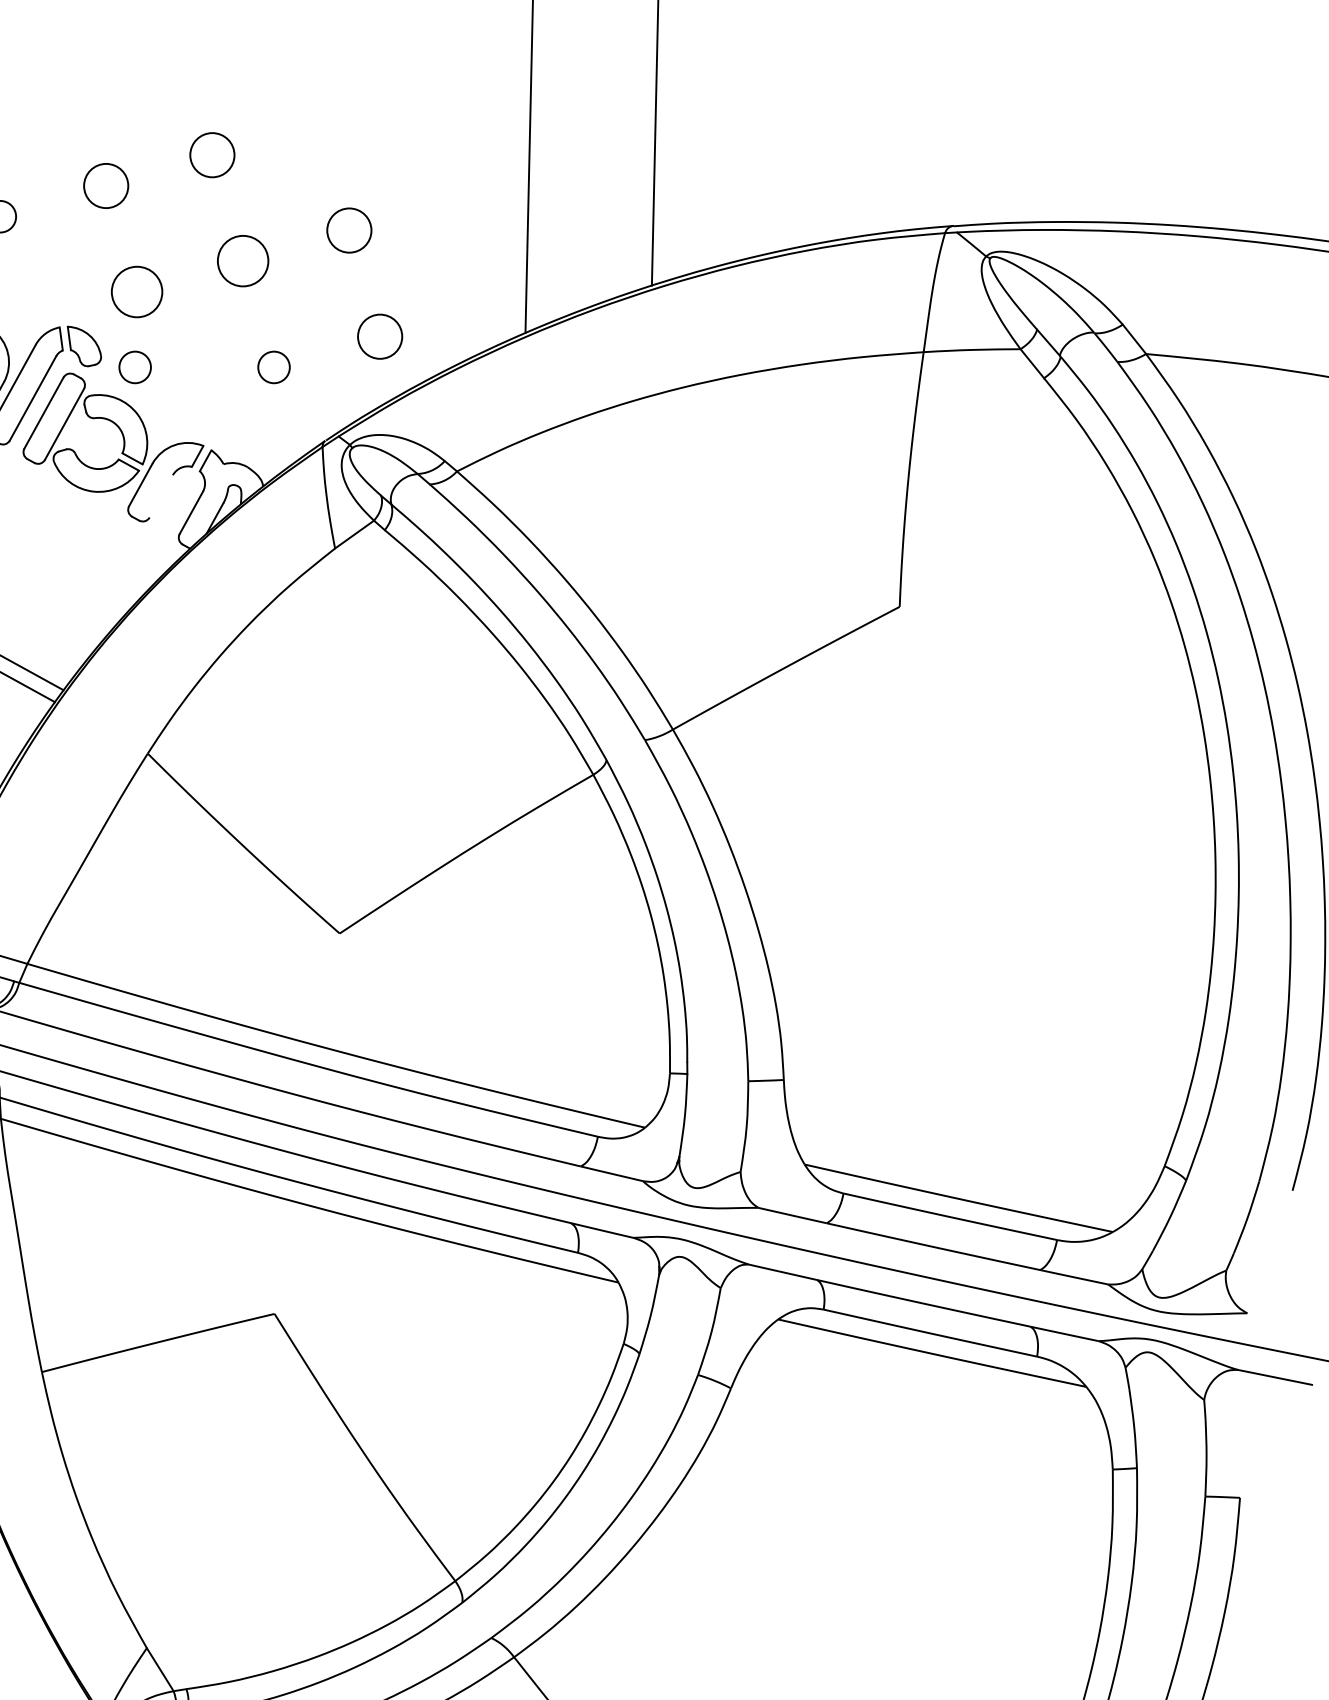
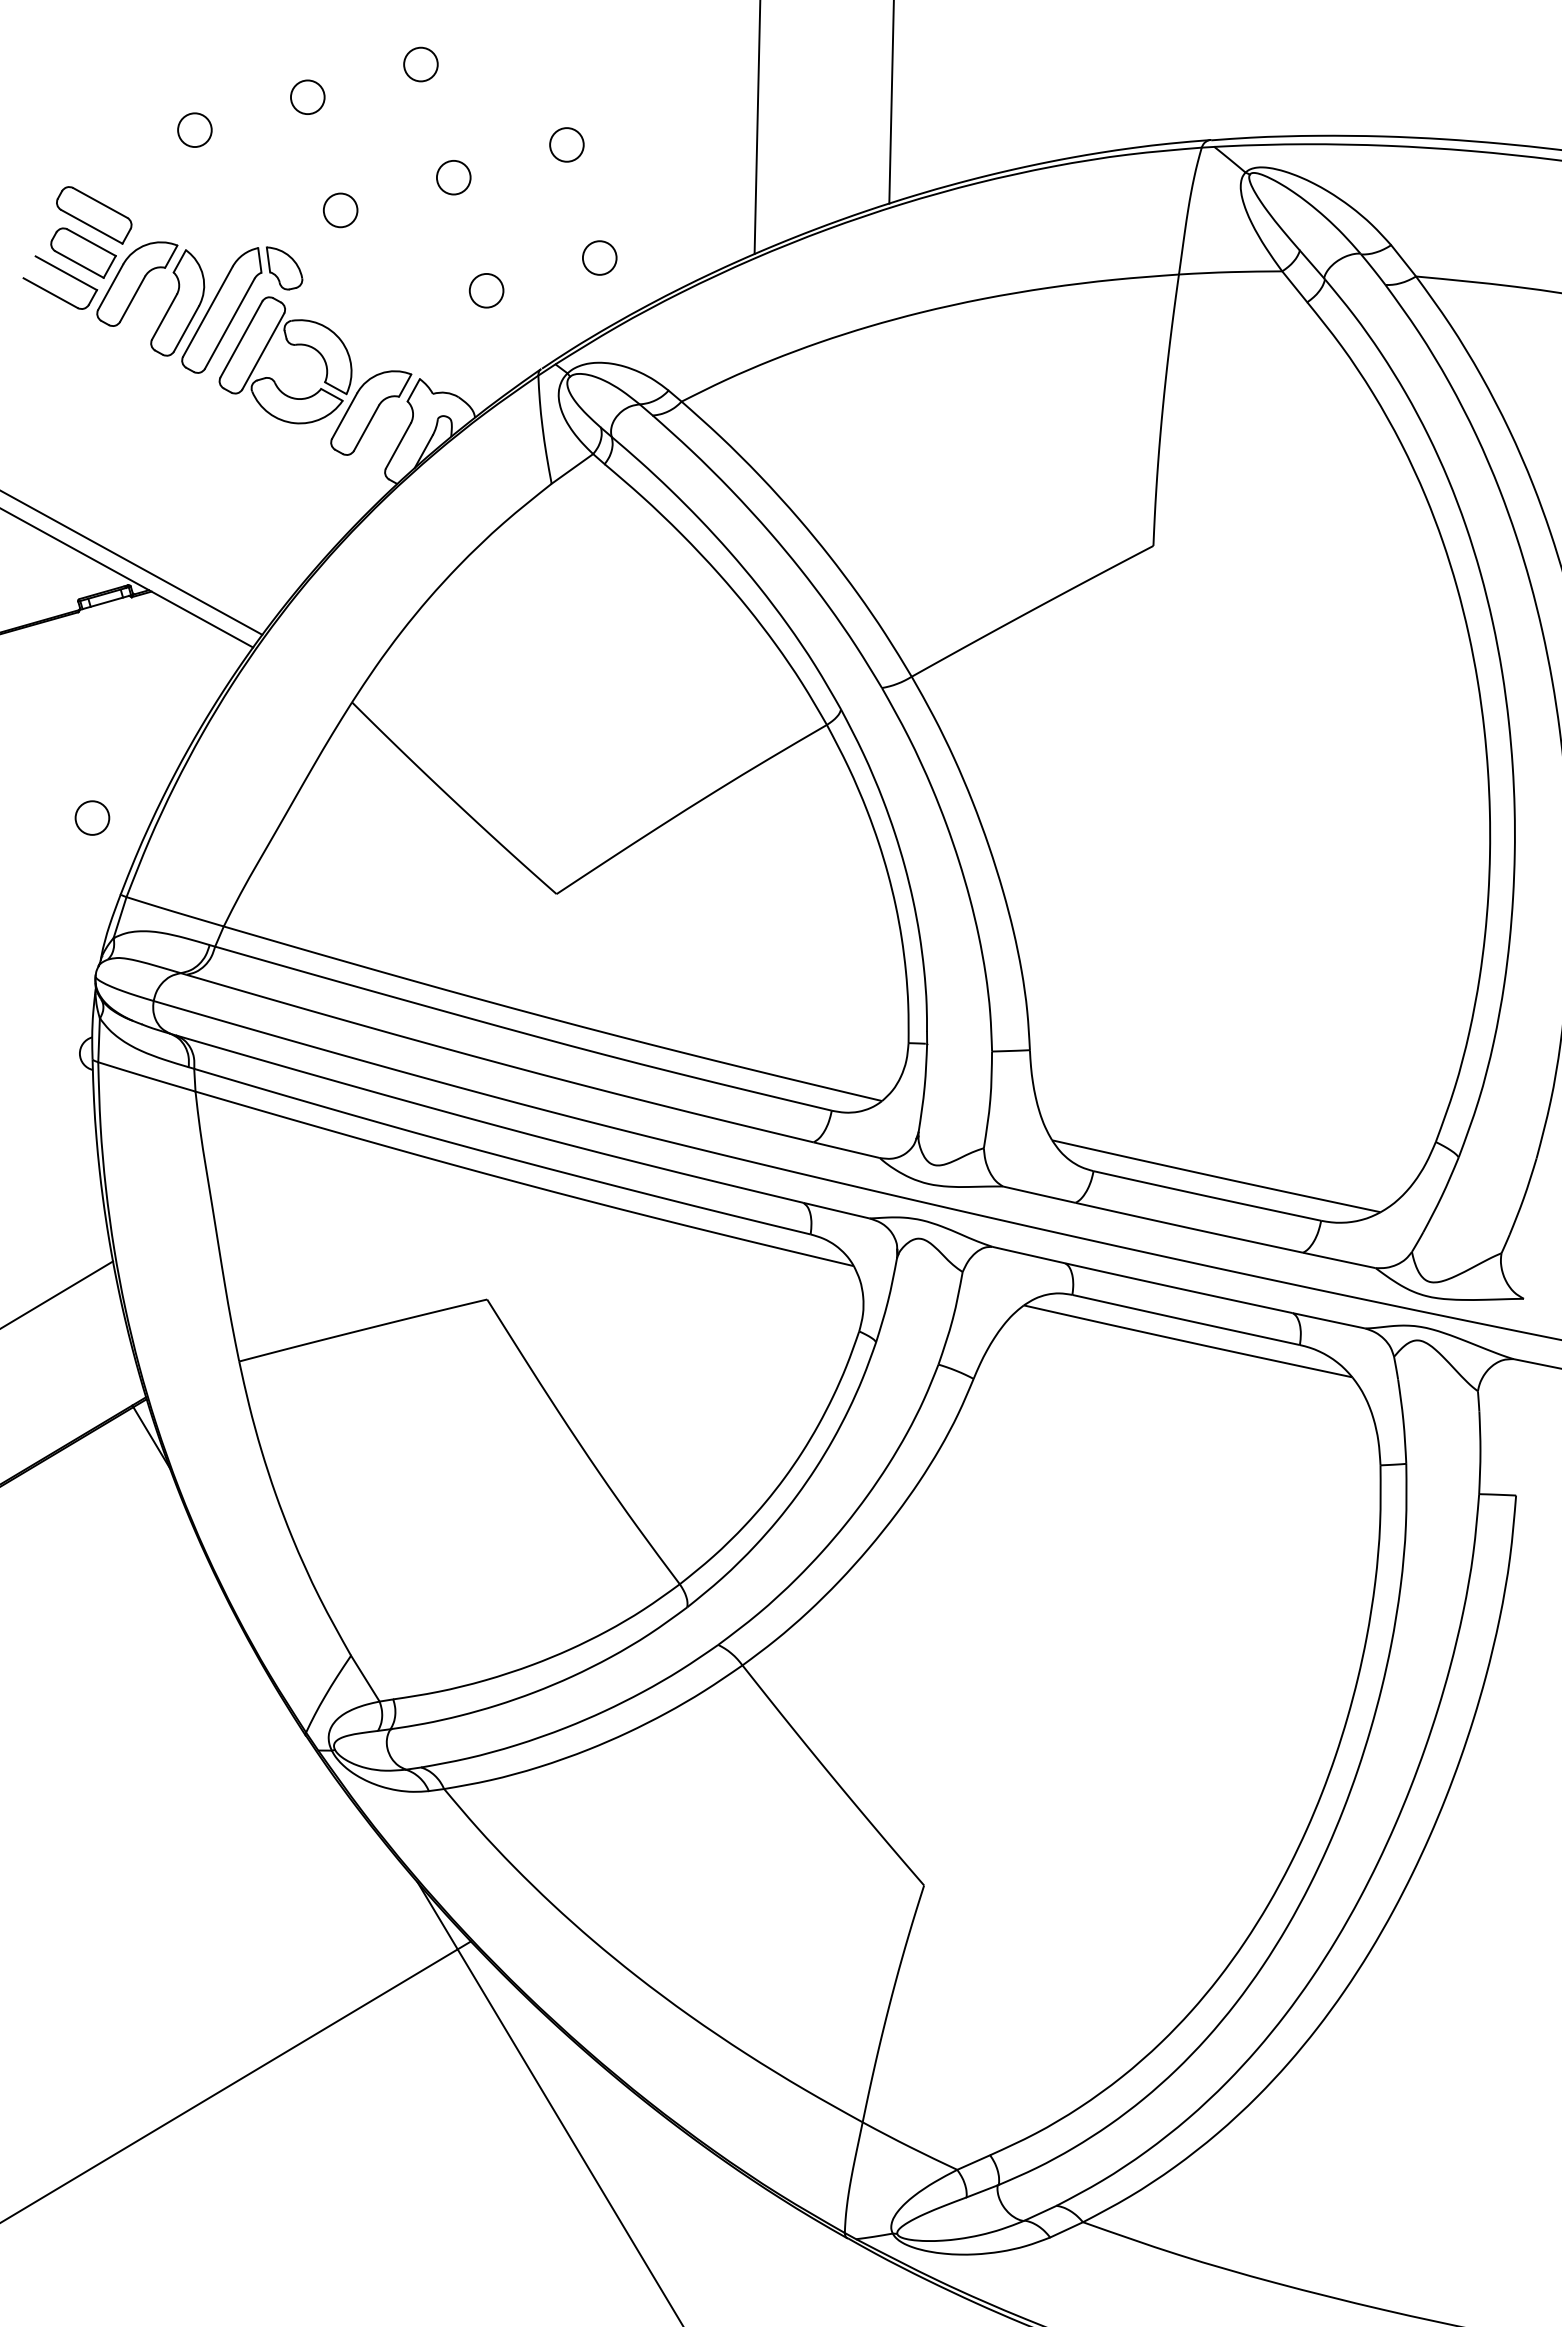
circle: (212, 155) -> (420, 64), size x0.71
circle: (105, 185) -> (307, 96), size x0.71
circle: (348, 230) -> (566, 144), size x0.71
circle: (242, 261) -> (453, 177), size x0.62
circle: (136, 292) -> (340, 210), size x0.62
circle: (379, 336) -> (599, 257), size x0.71
circle: (135, 367) -> (338, 290), removed
line: (161, 495) -> (366, 427), added

